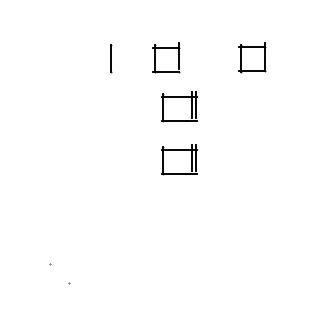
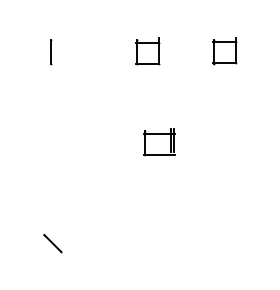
line: (111, 58) -> (51, 52), moved
part: (179, 97) -> (159, 86), removed
line: (58, 273) -> (51, 243), added

